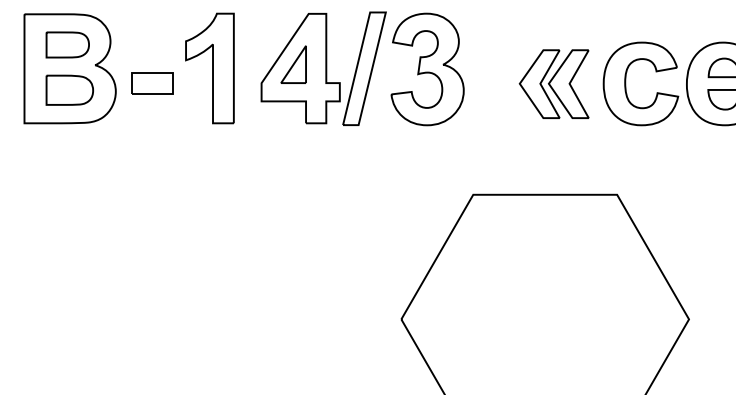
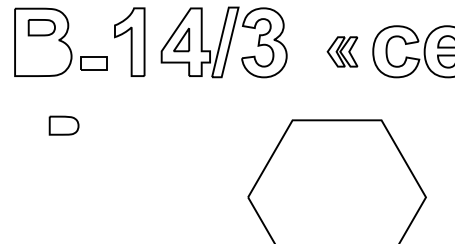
part: (151, 83) -> (93, 63), moved
part: (553, 83) -> (342, 51), size x0.7
part: (68, 89) -> (63, 125), moved

